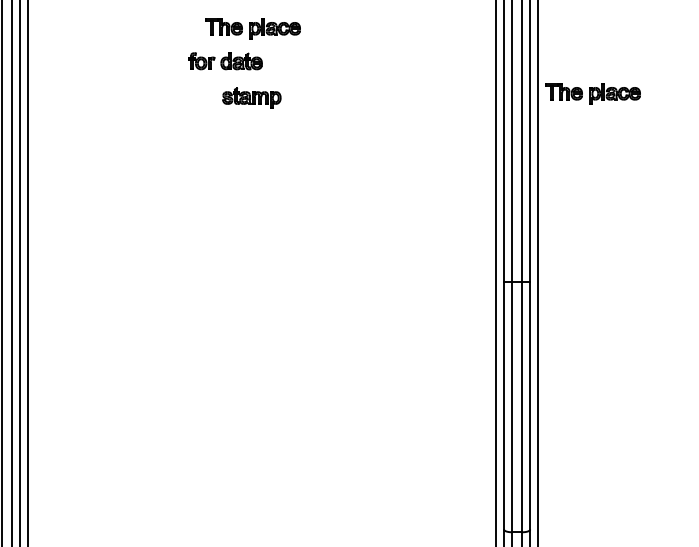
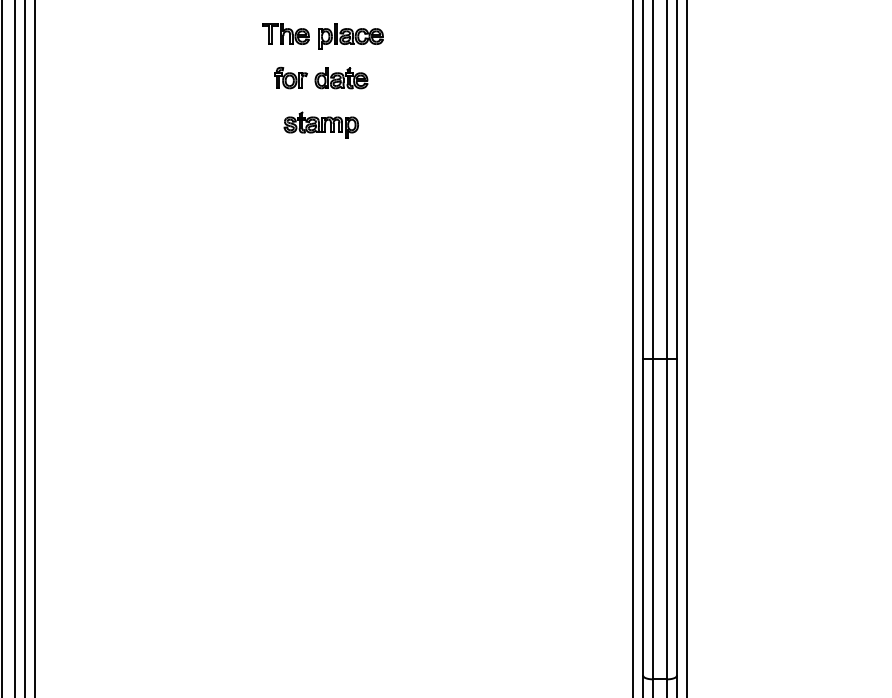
part: (225, 61) -> (320, 78), moved
part: (592, 93) -> (756, 119), removed

